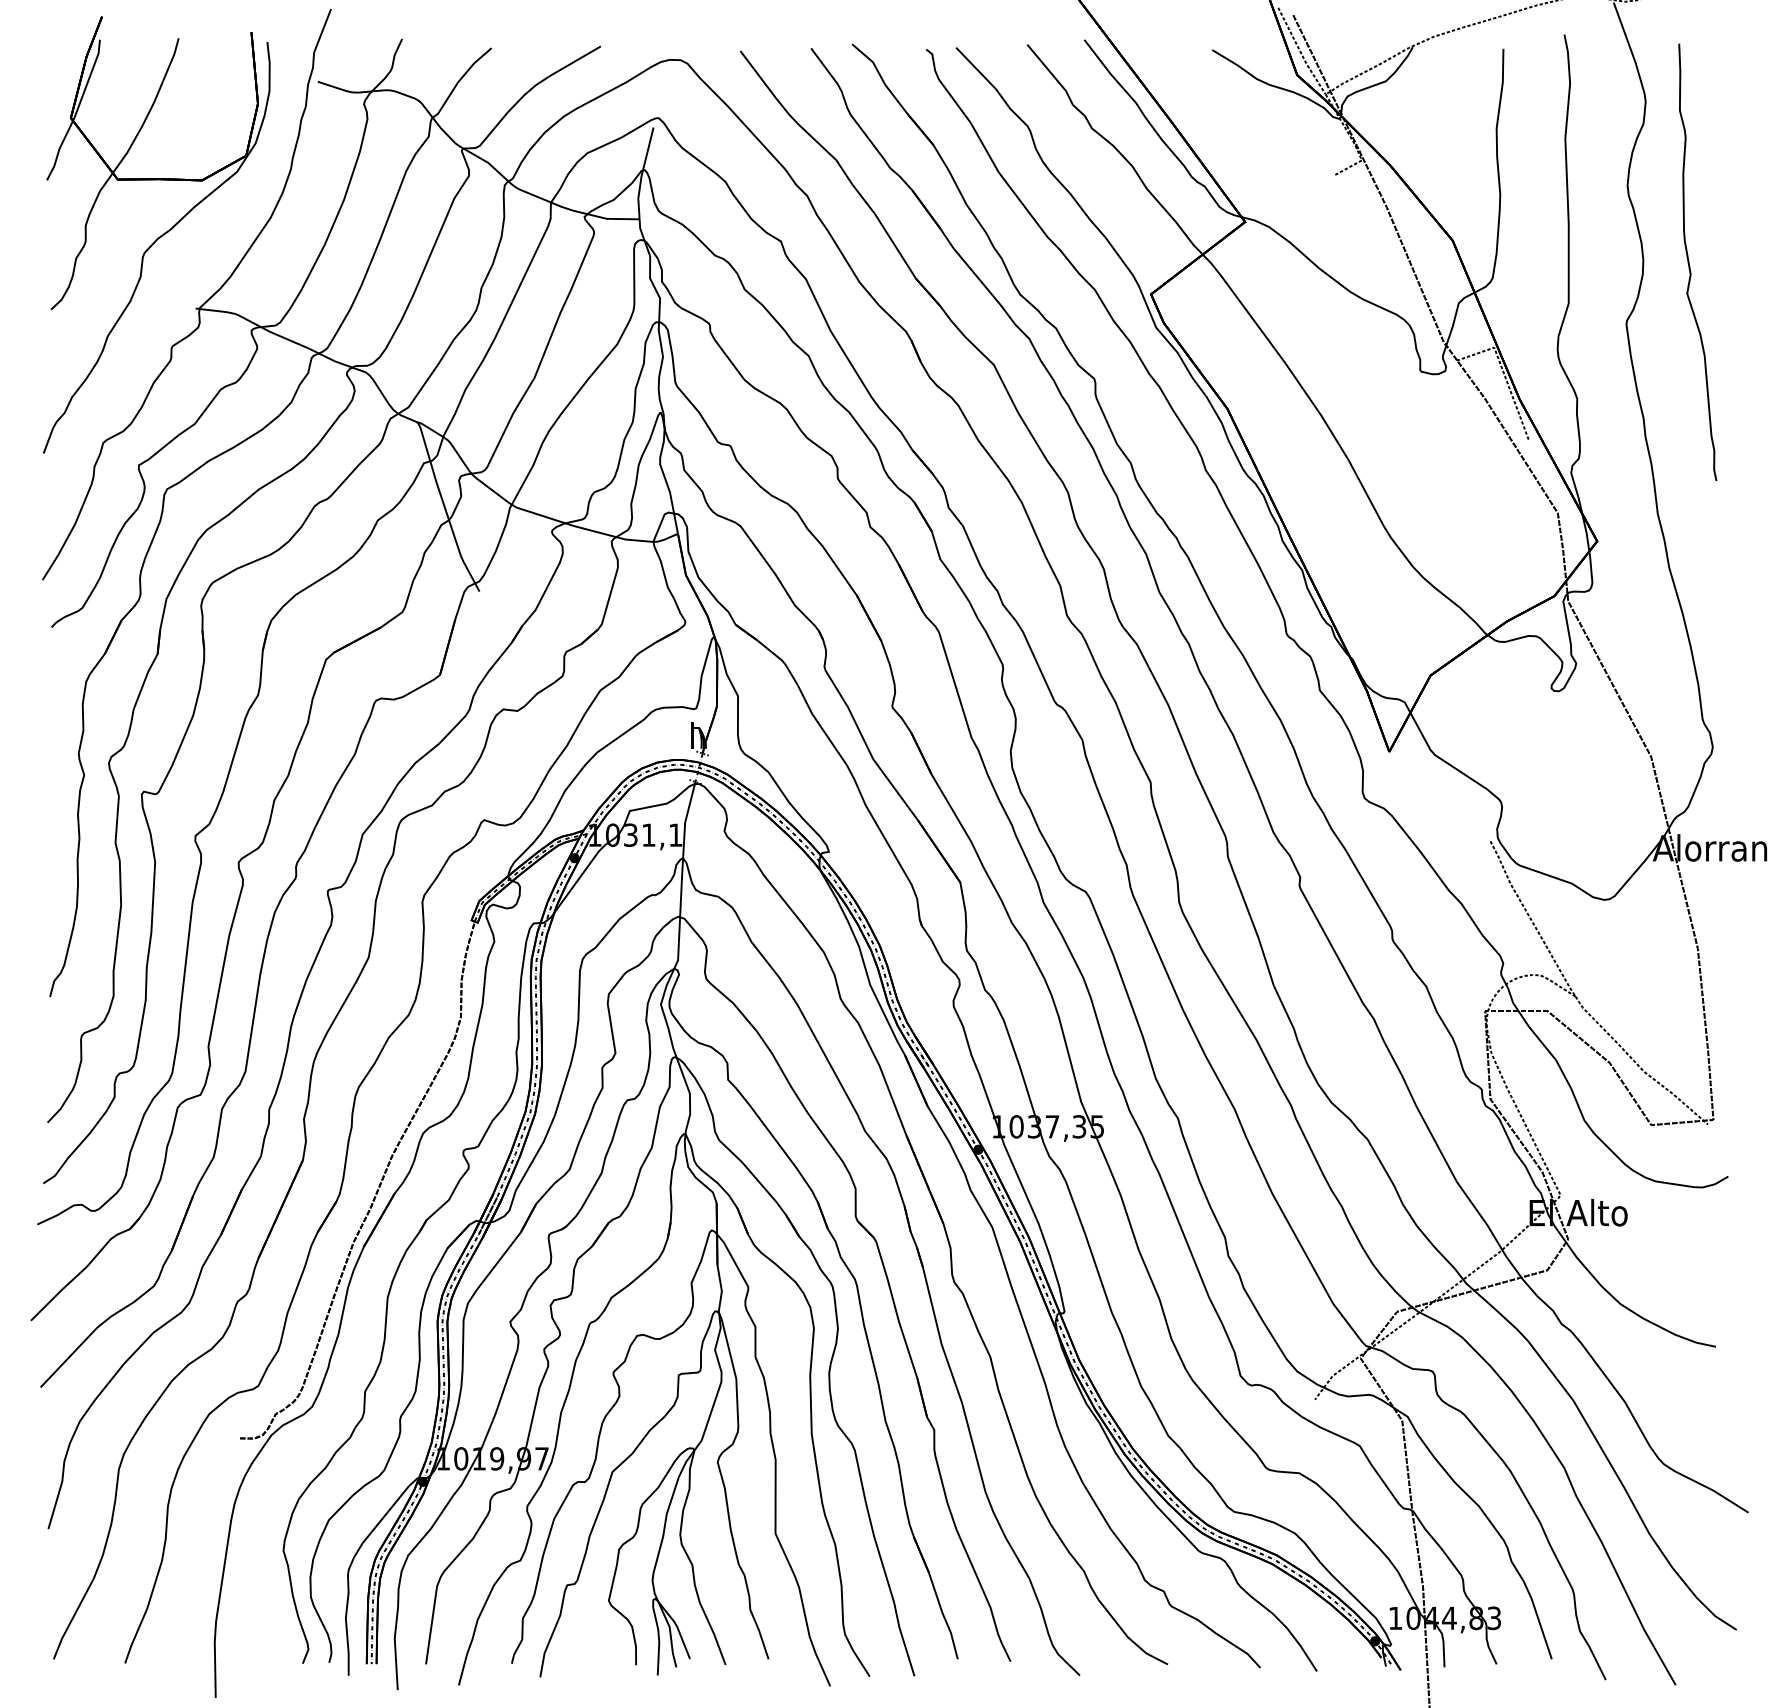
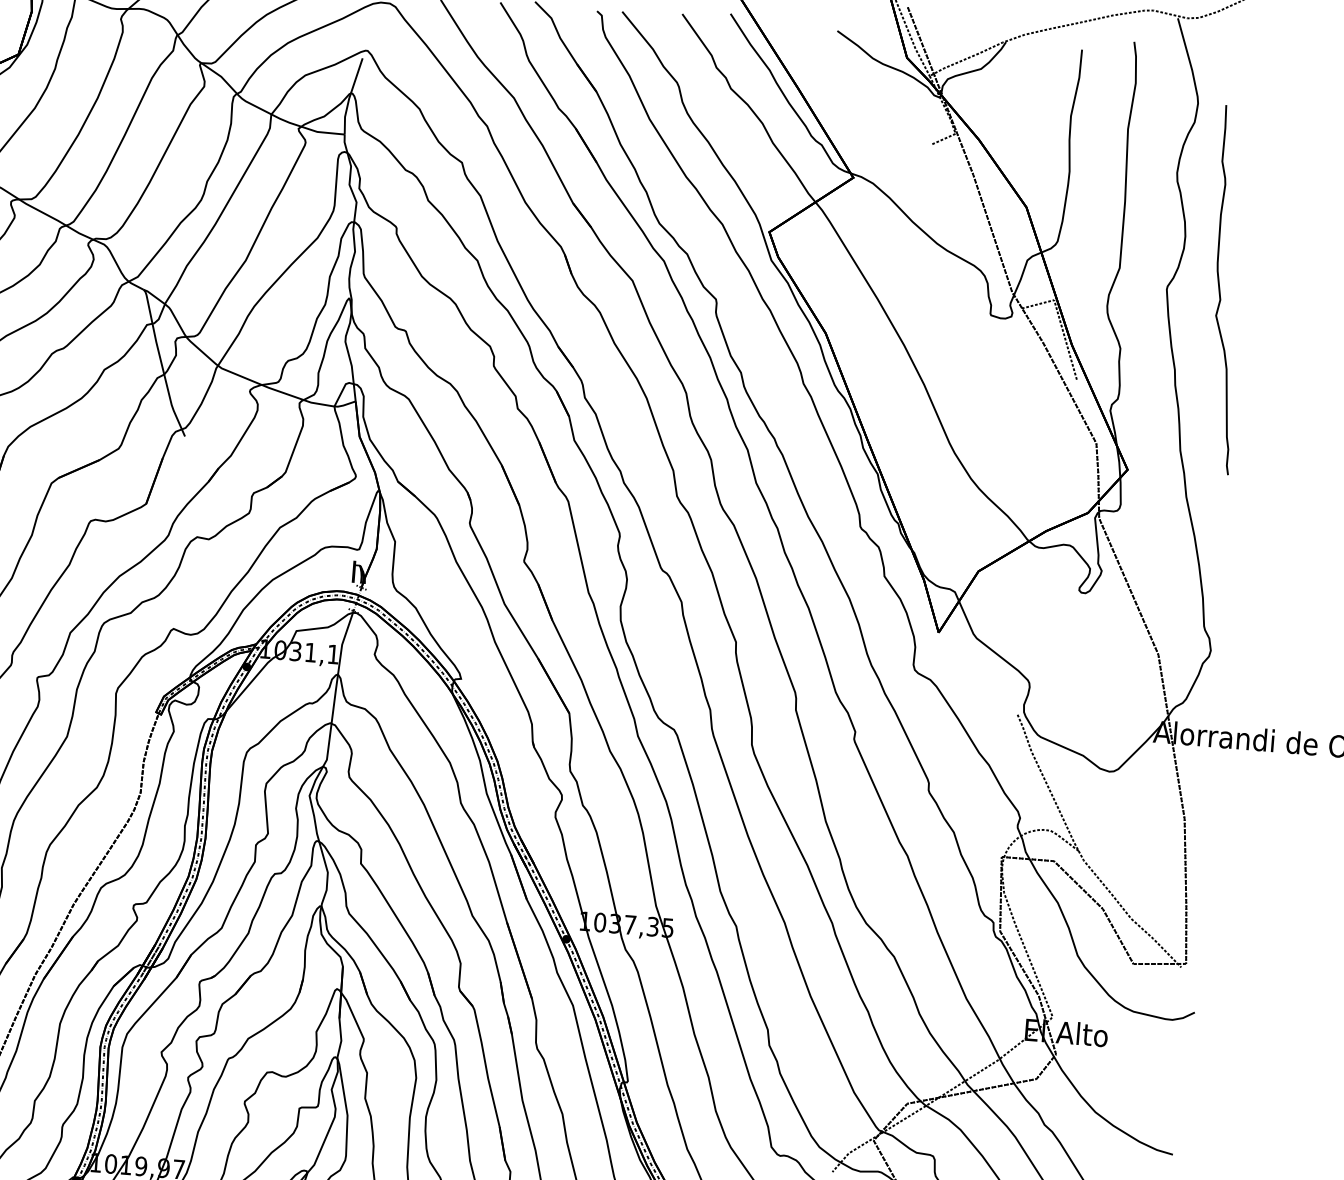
curve: (1689, 261) -> (1220, 288), moved

